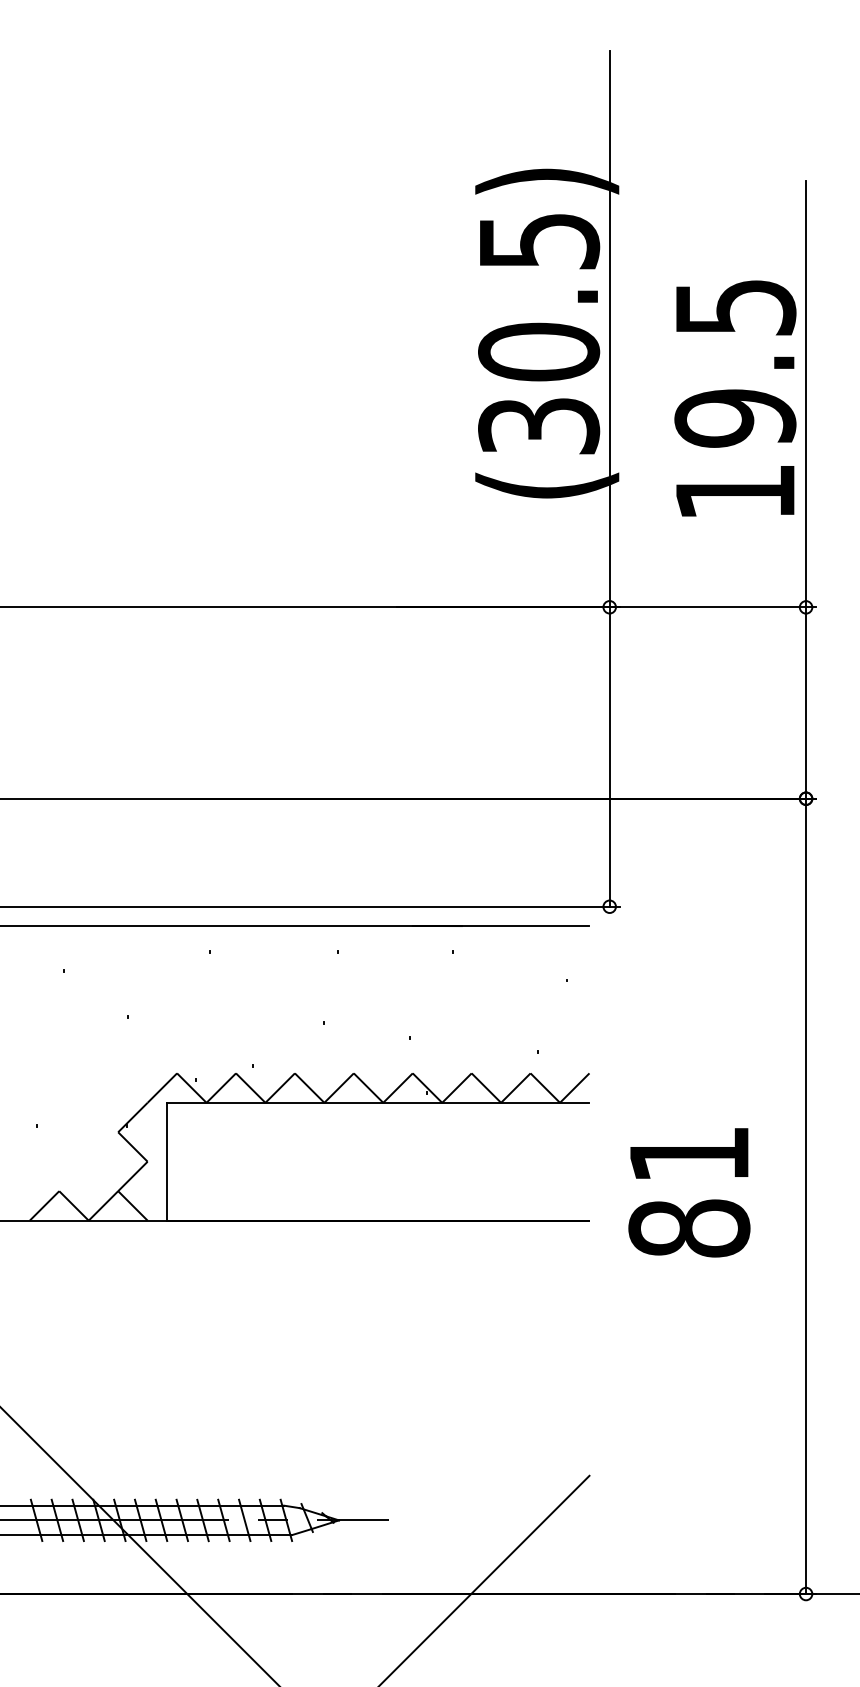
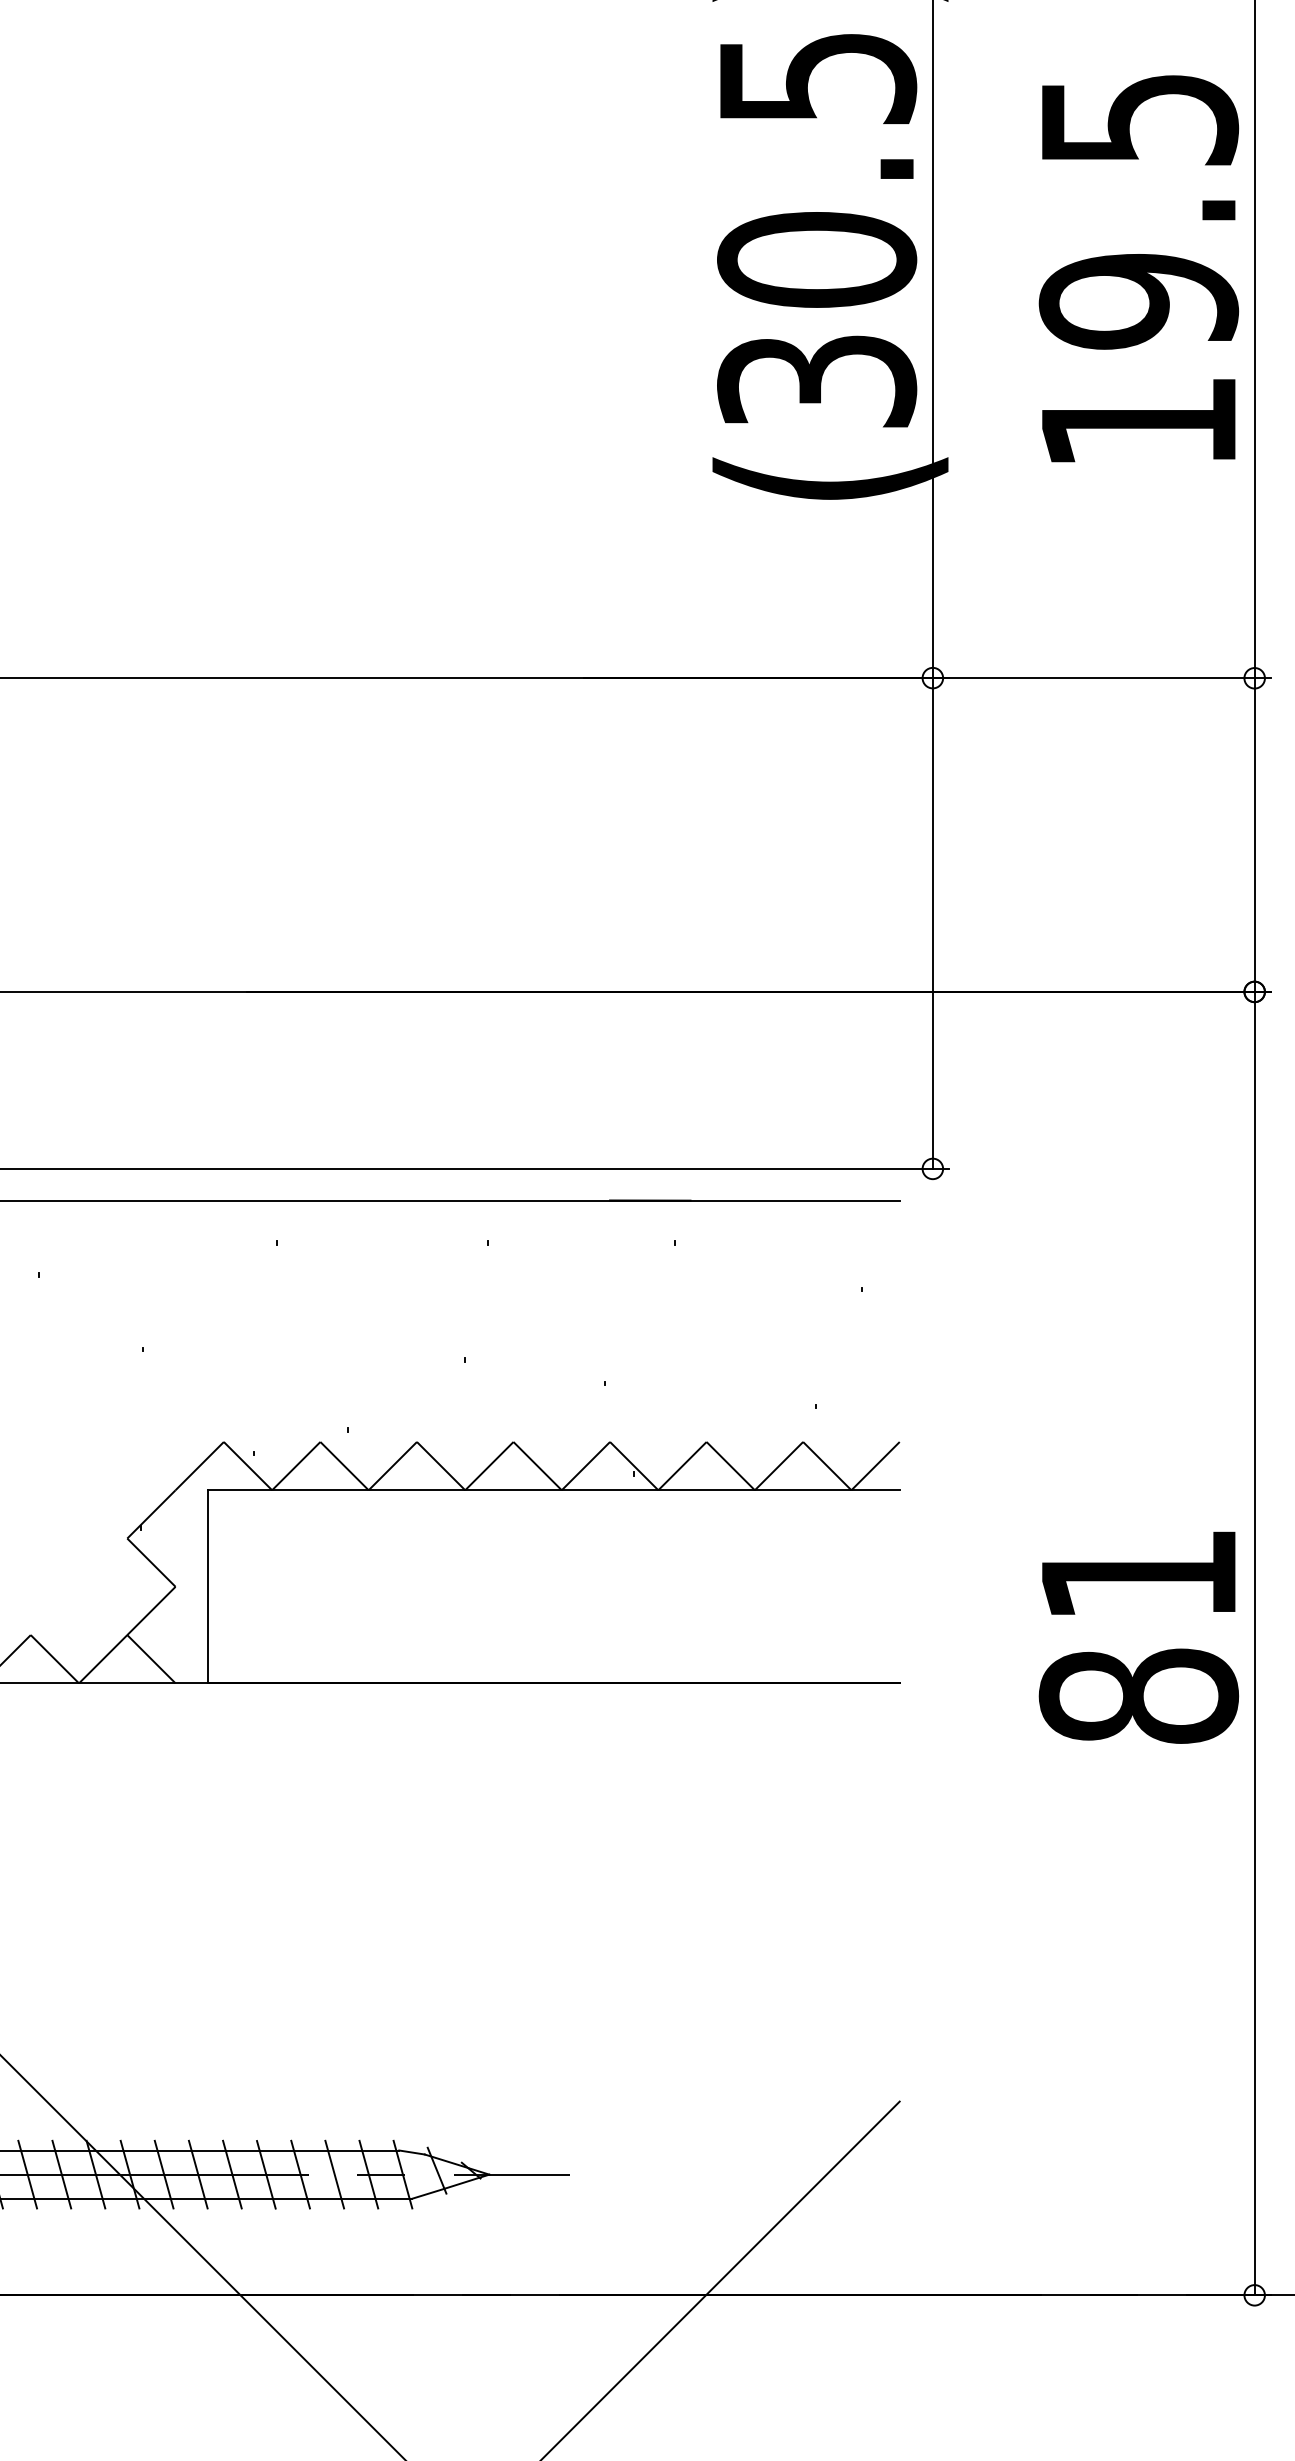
text: (735, 398) -> (1139, 268), moved
text: (689, 1192) -> (1139, 1637), moved

